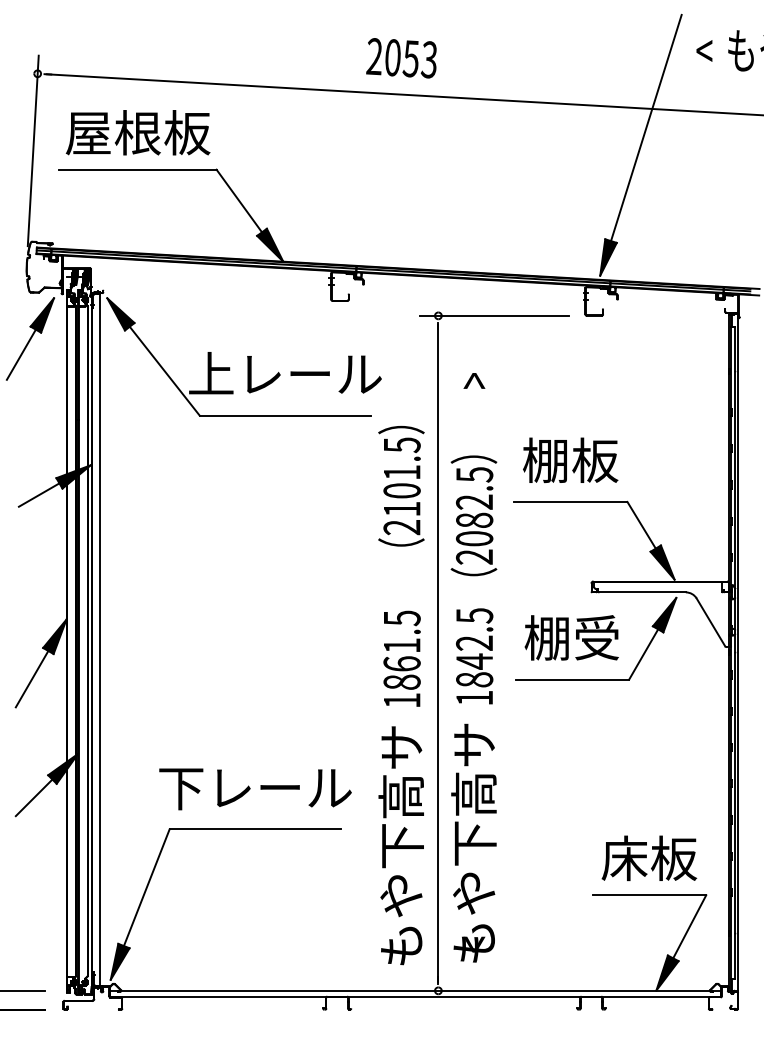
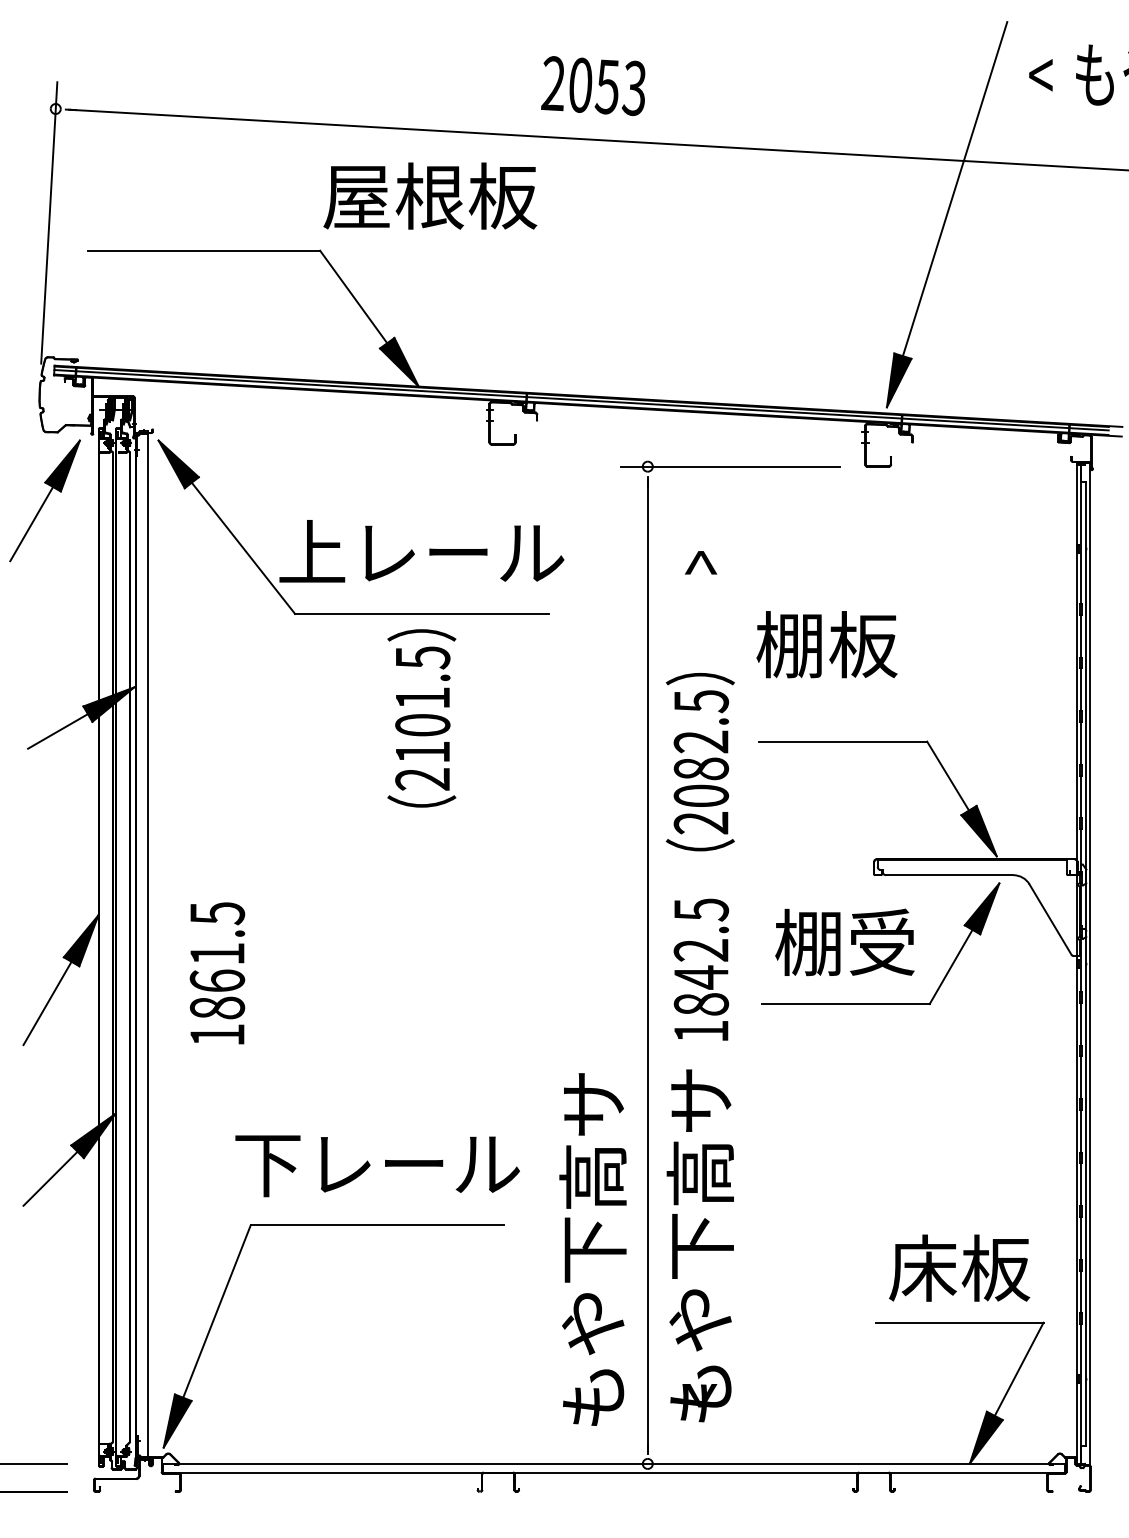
text: (137, 132) -> (429, 195), moved
text: (570, 459) -> (826, 643), moved
text: (401, 486) -> (421, 718), moved
text: (401, 658) -> (216, 972), moved

